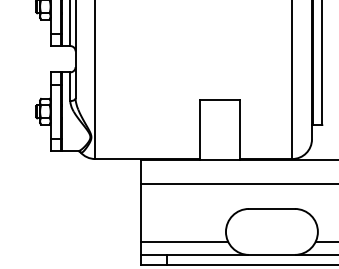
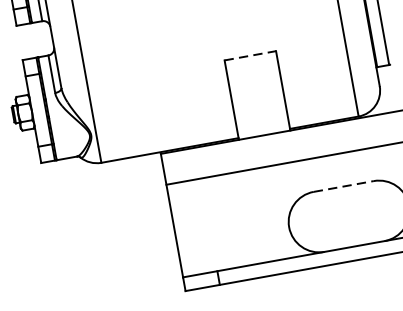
line: (220, 99) -> (250, 55), solid -> dashed
line: (271, 208) -> (343, 186), solid -> dashed
line: (184, 241) -> (237, 249), removed

